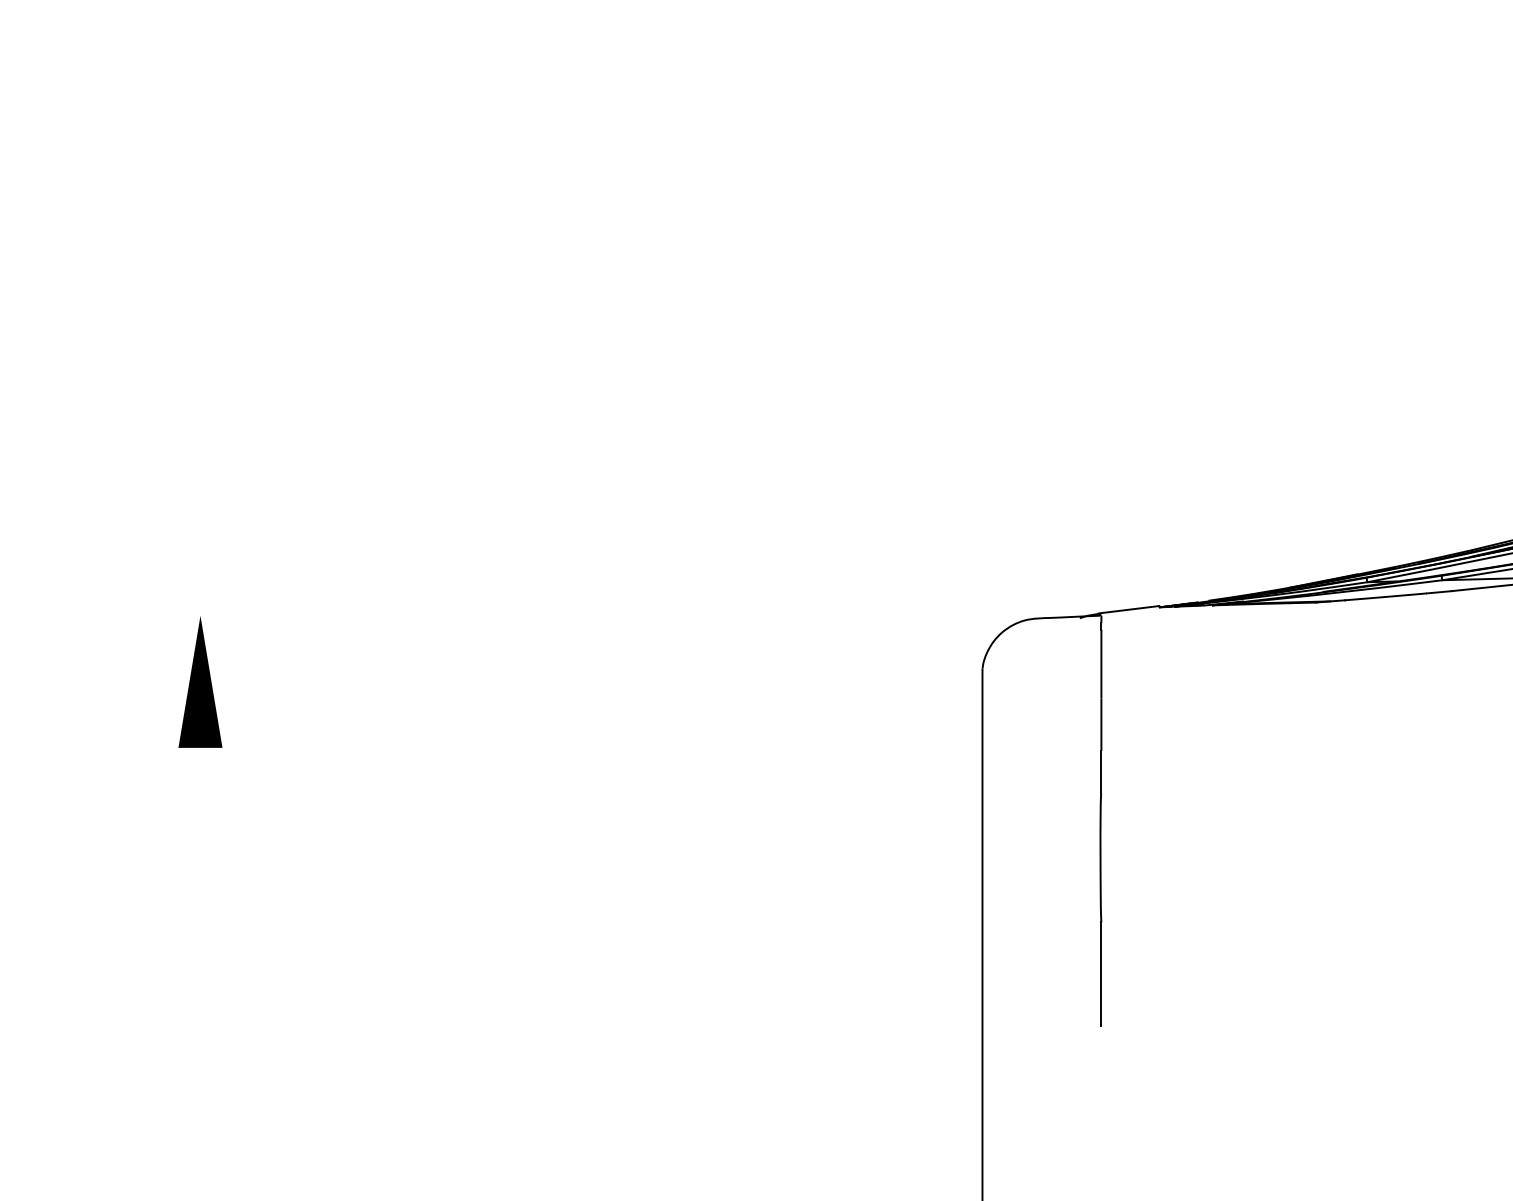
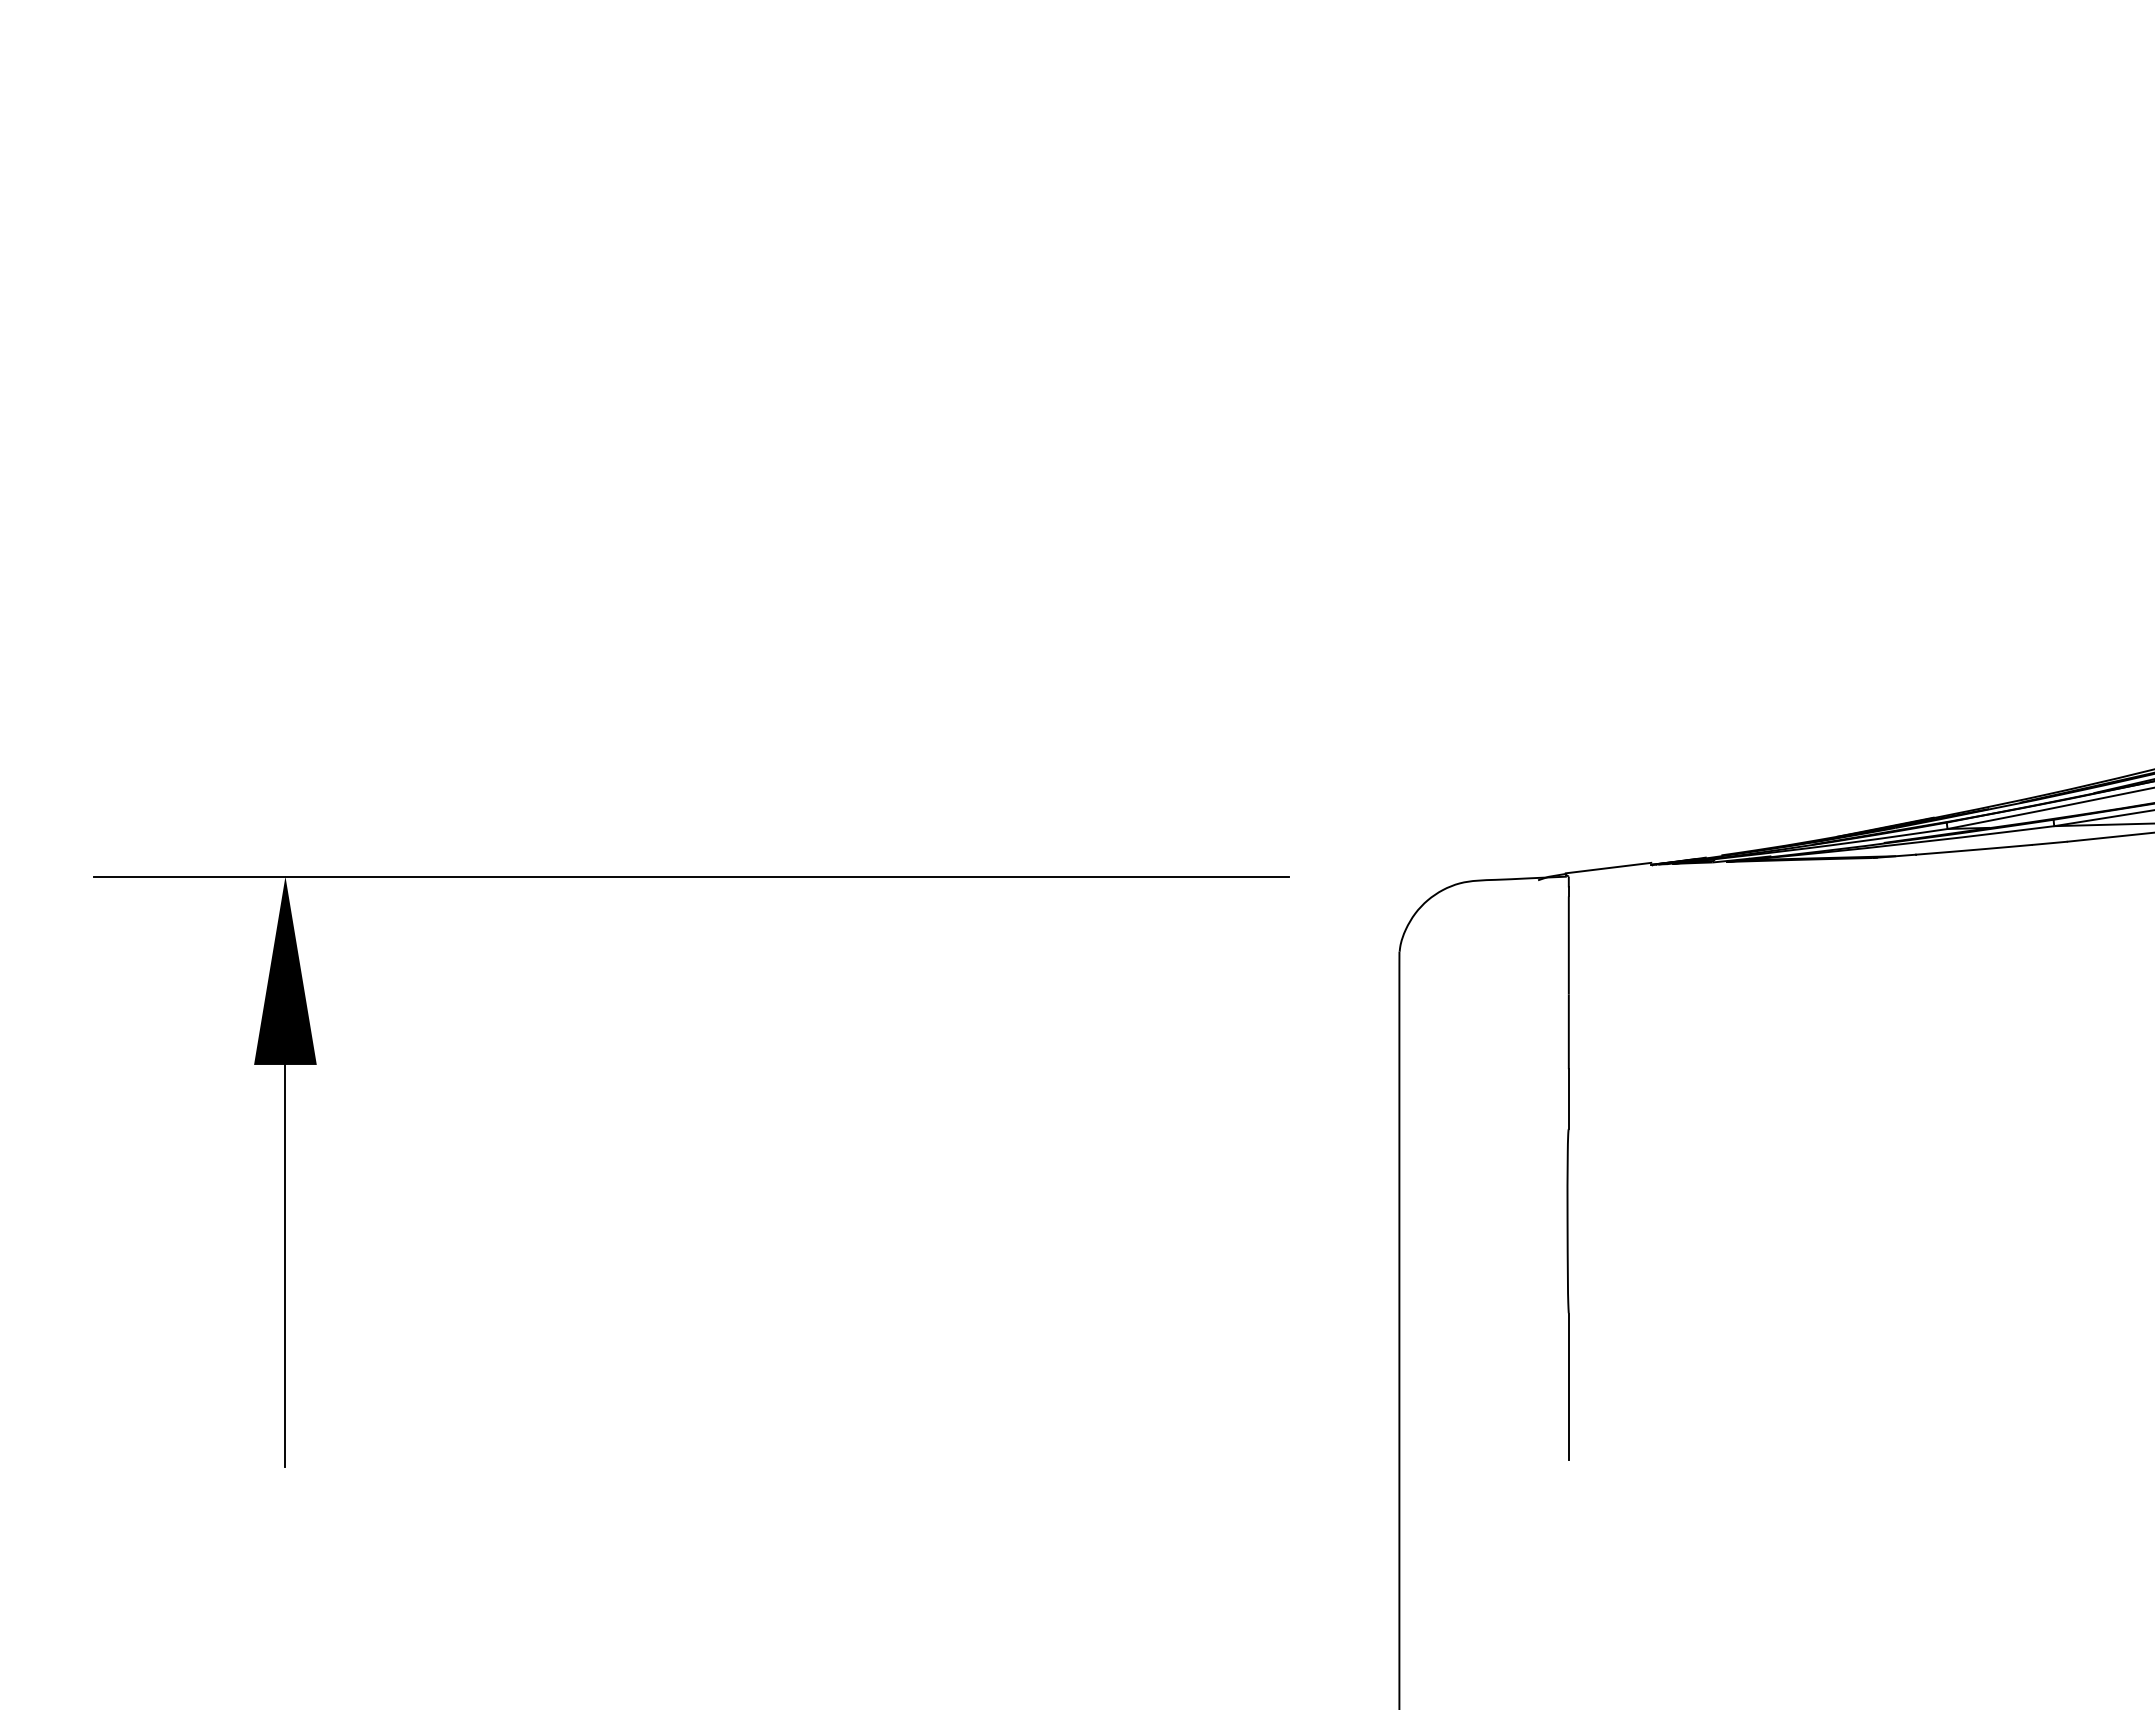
line: (485, 615) -> (691, 876), added
line: (200, 888) -> (285, 1265), added

